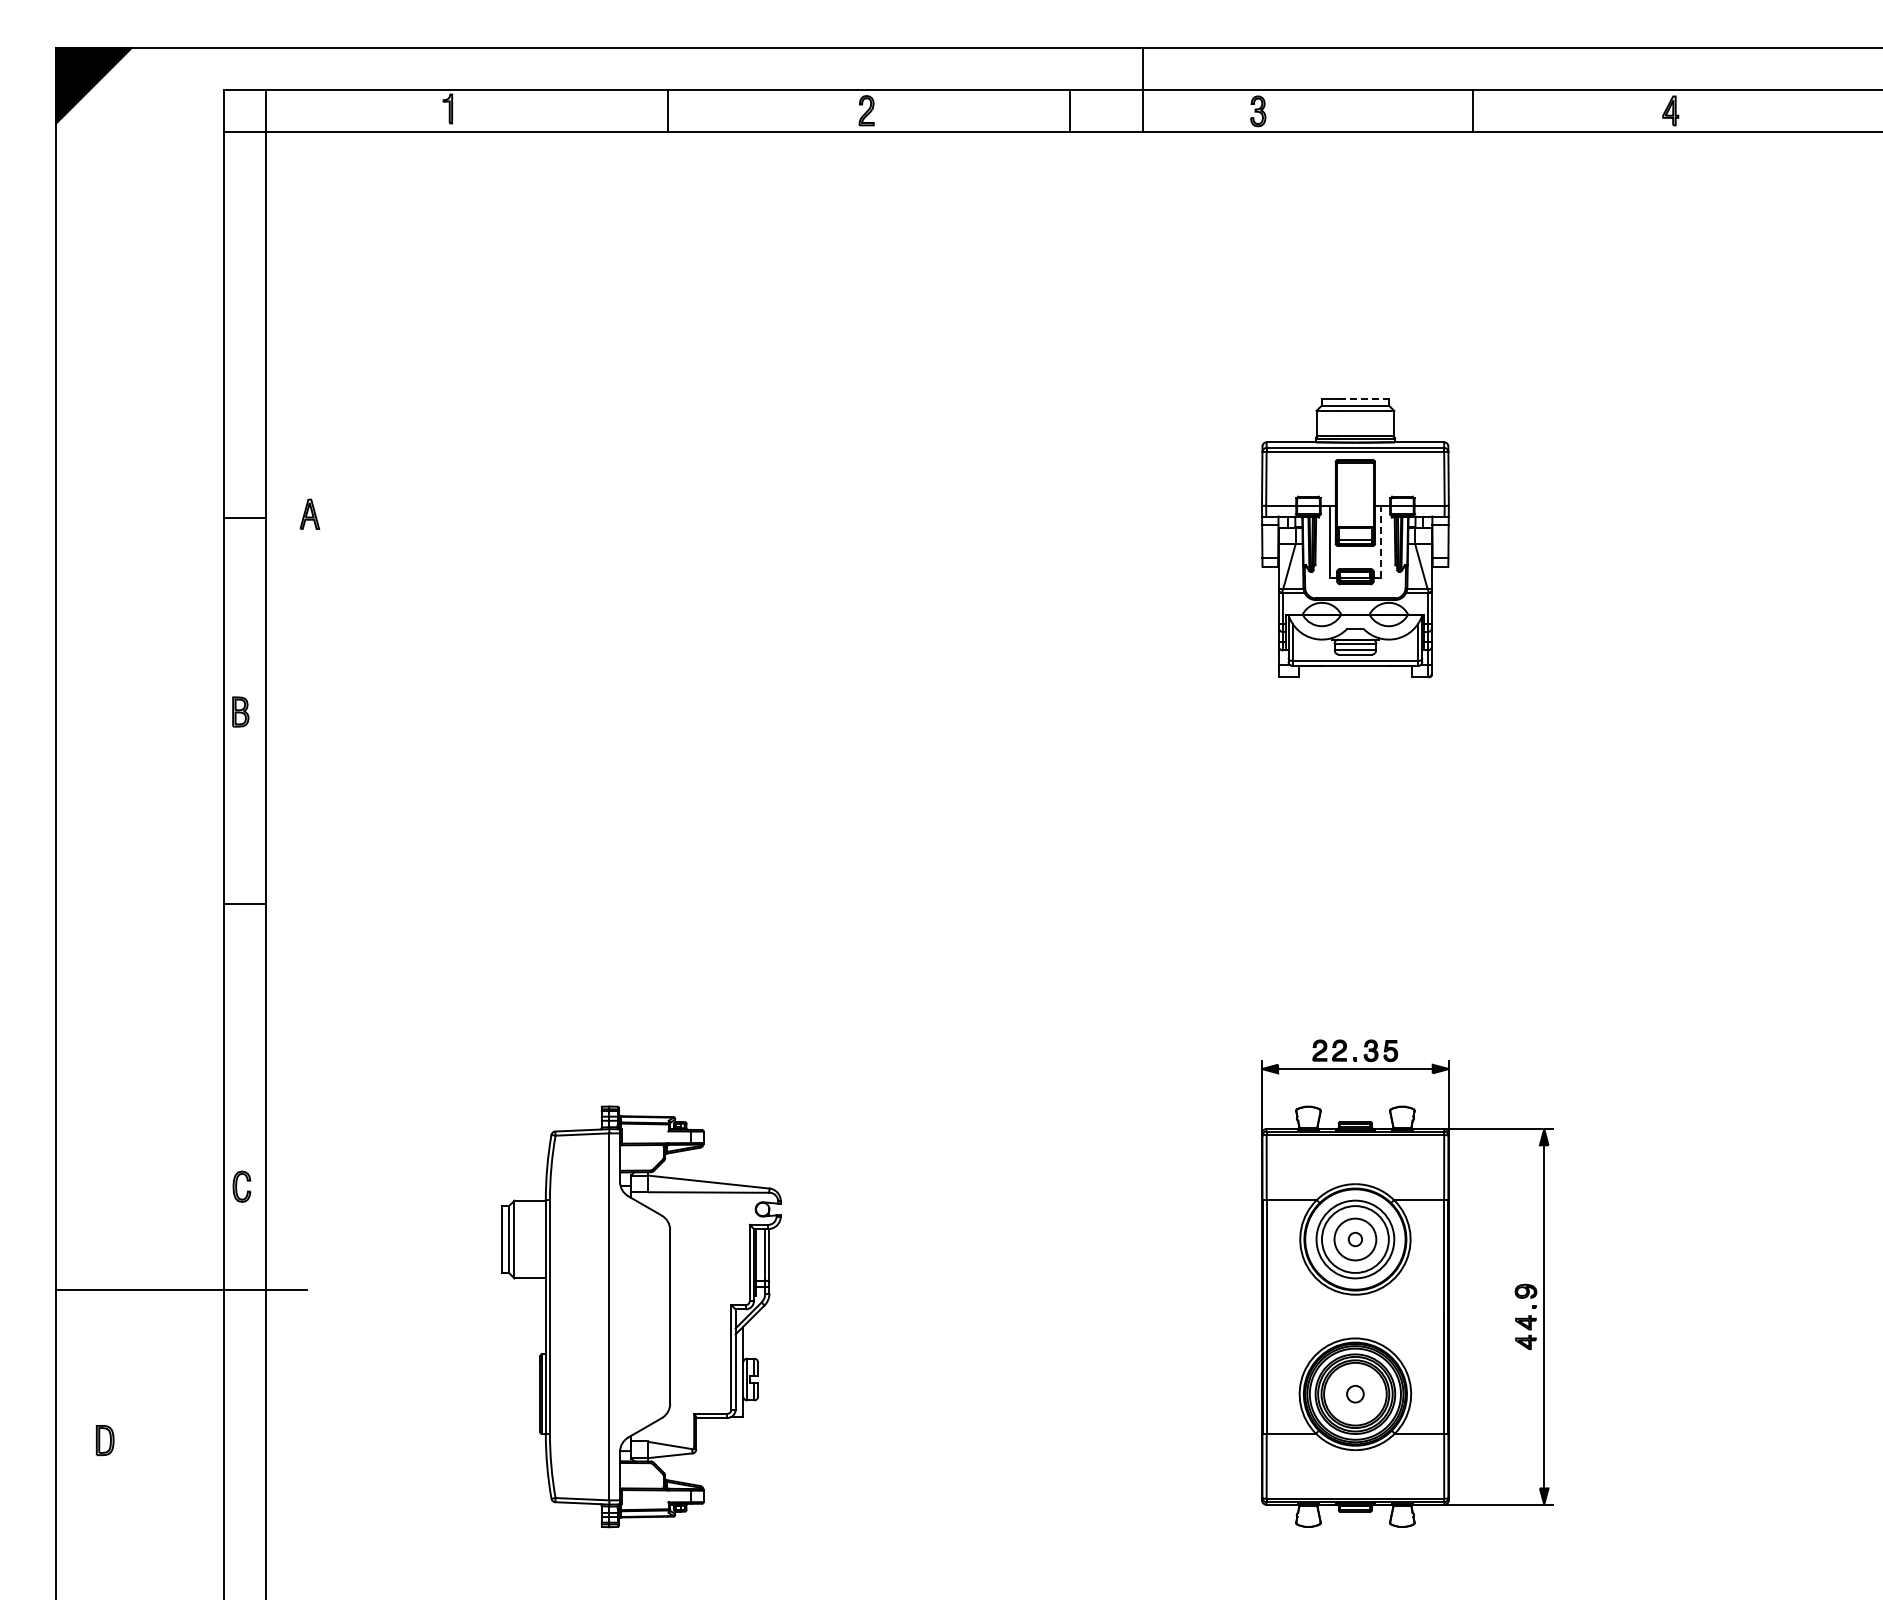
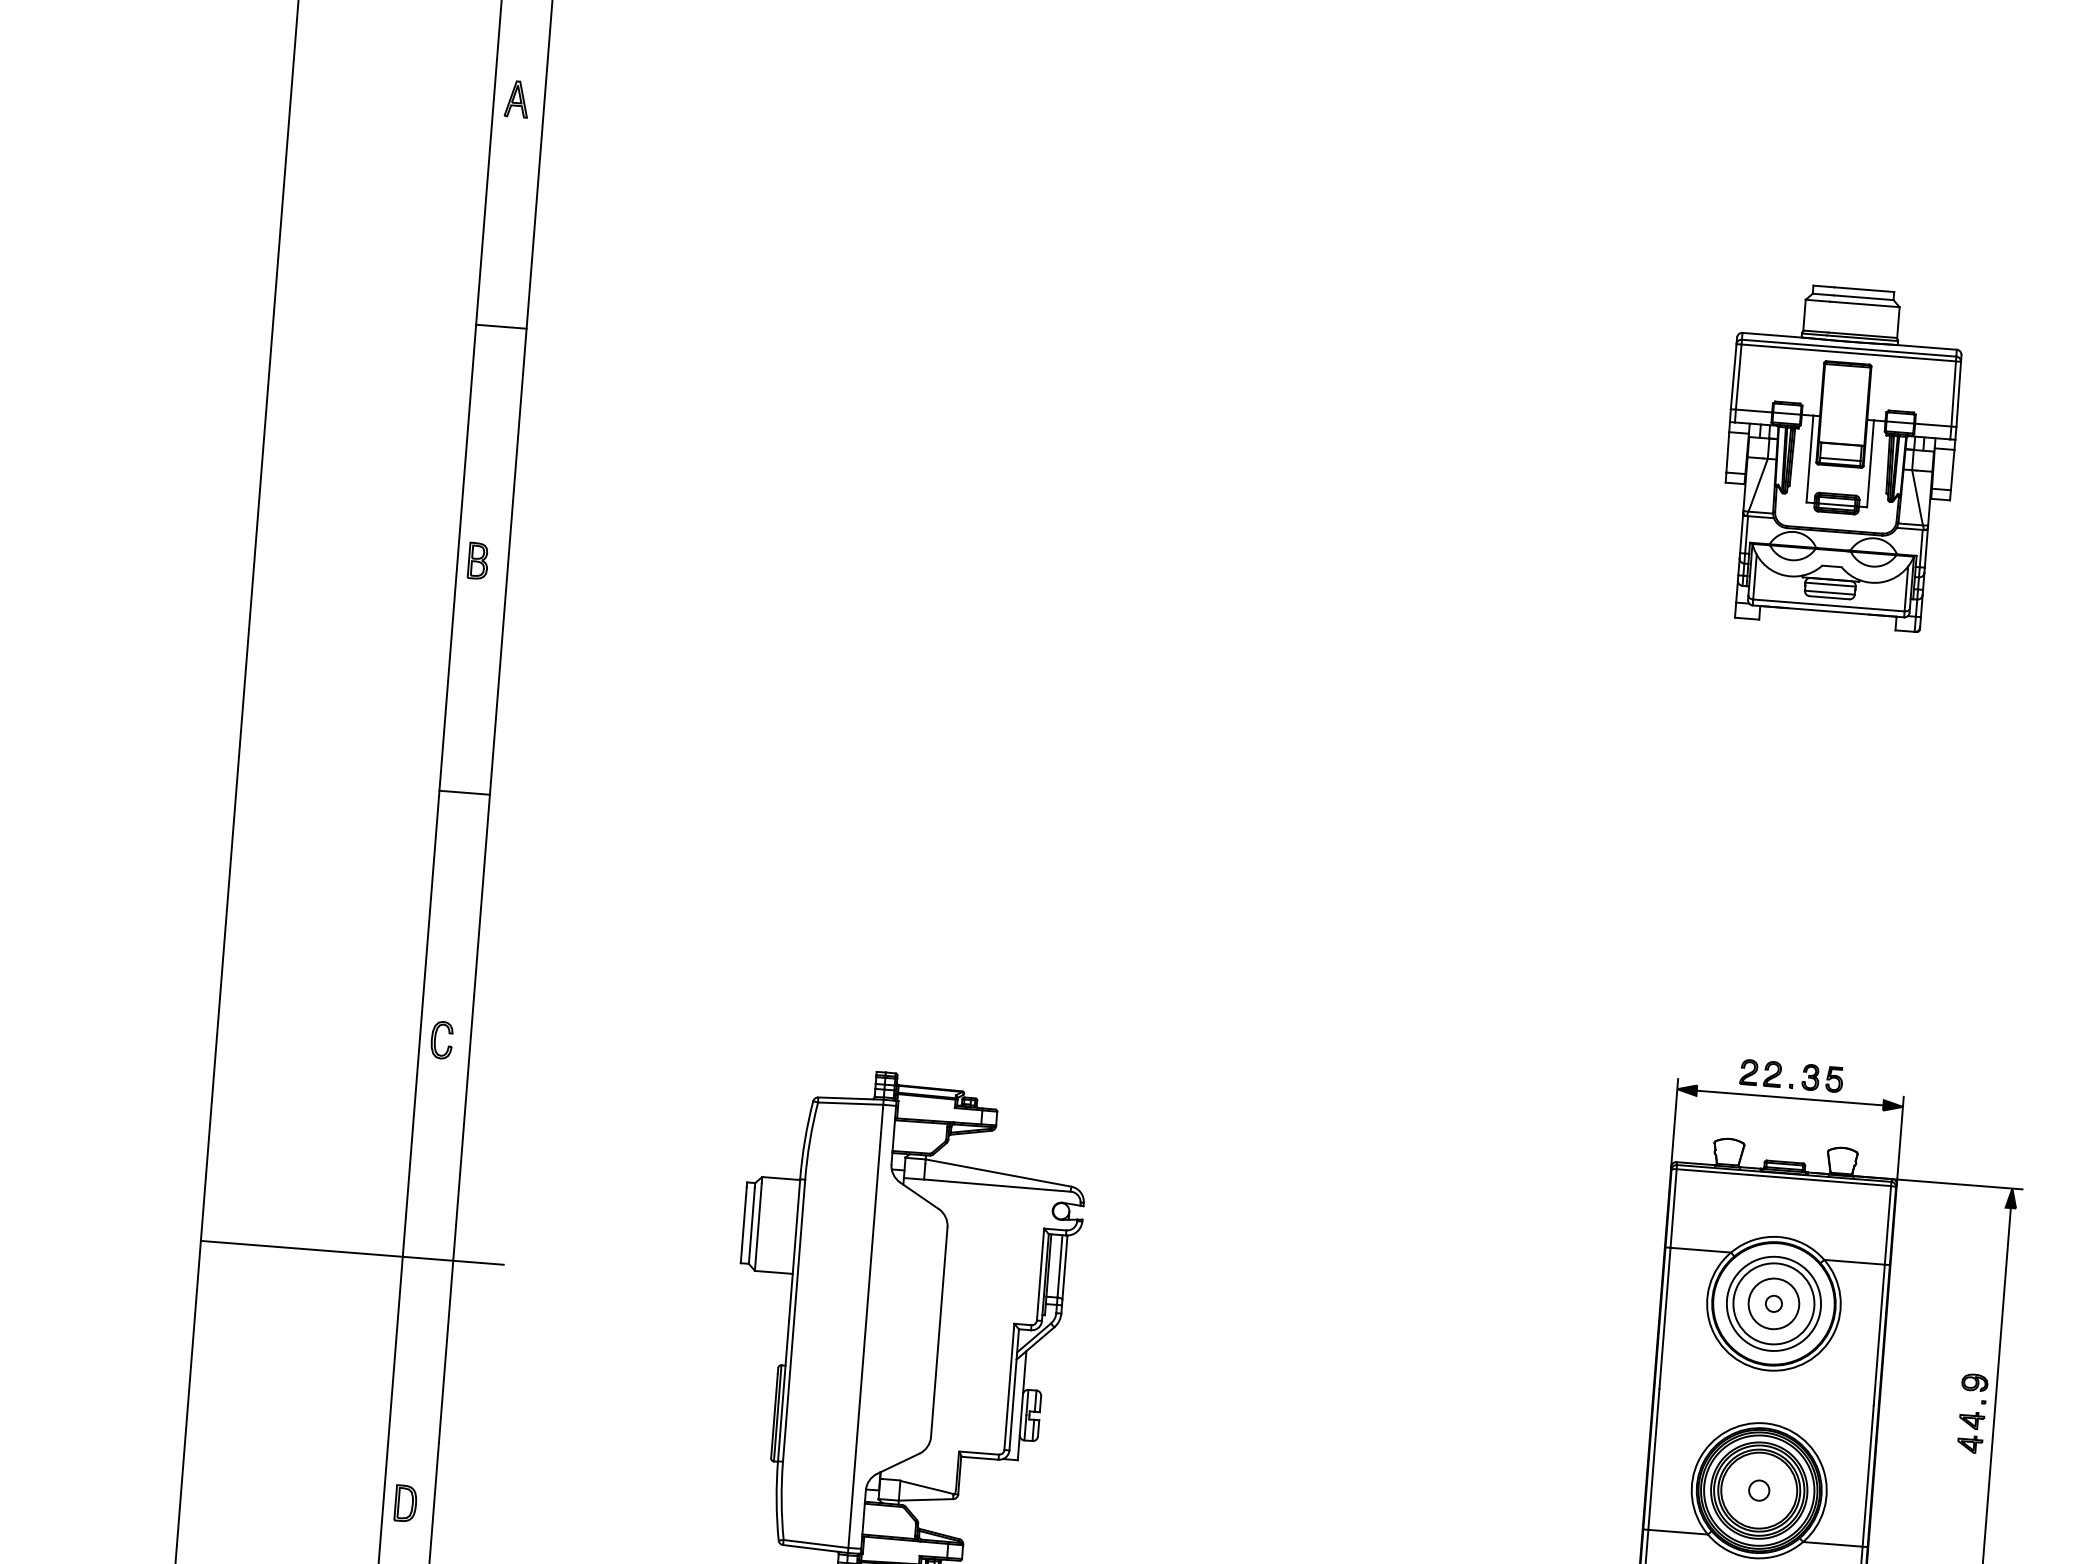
line: (1364, 398) -> (1864, 289), dashed -> solid
part: (309, 513) -> (516, 98), moved
line: (1380, 541) -> (1870, 463), dashed -> solid
part: (241, 1186) -> (441, 1039), moved
part: (104, 1440) -> (404, 1503), moved

